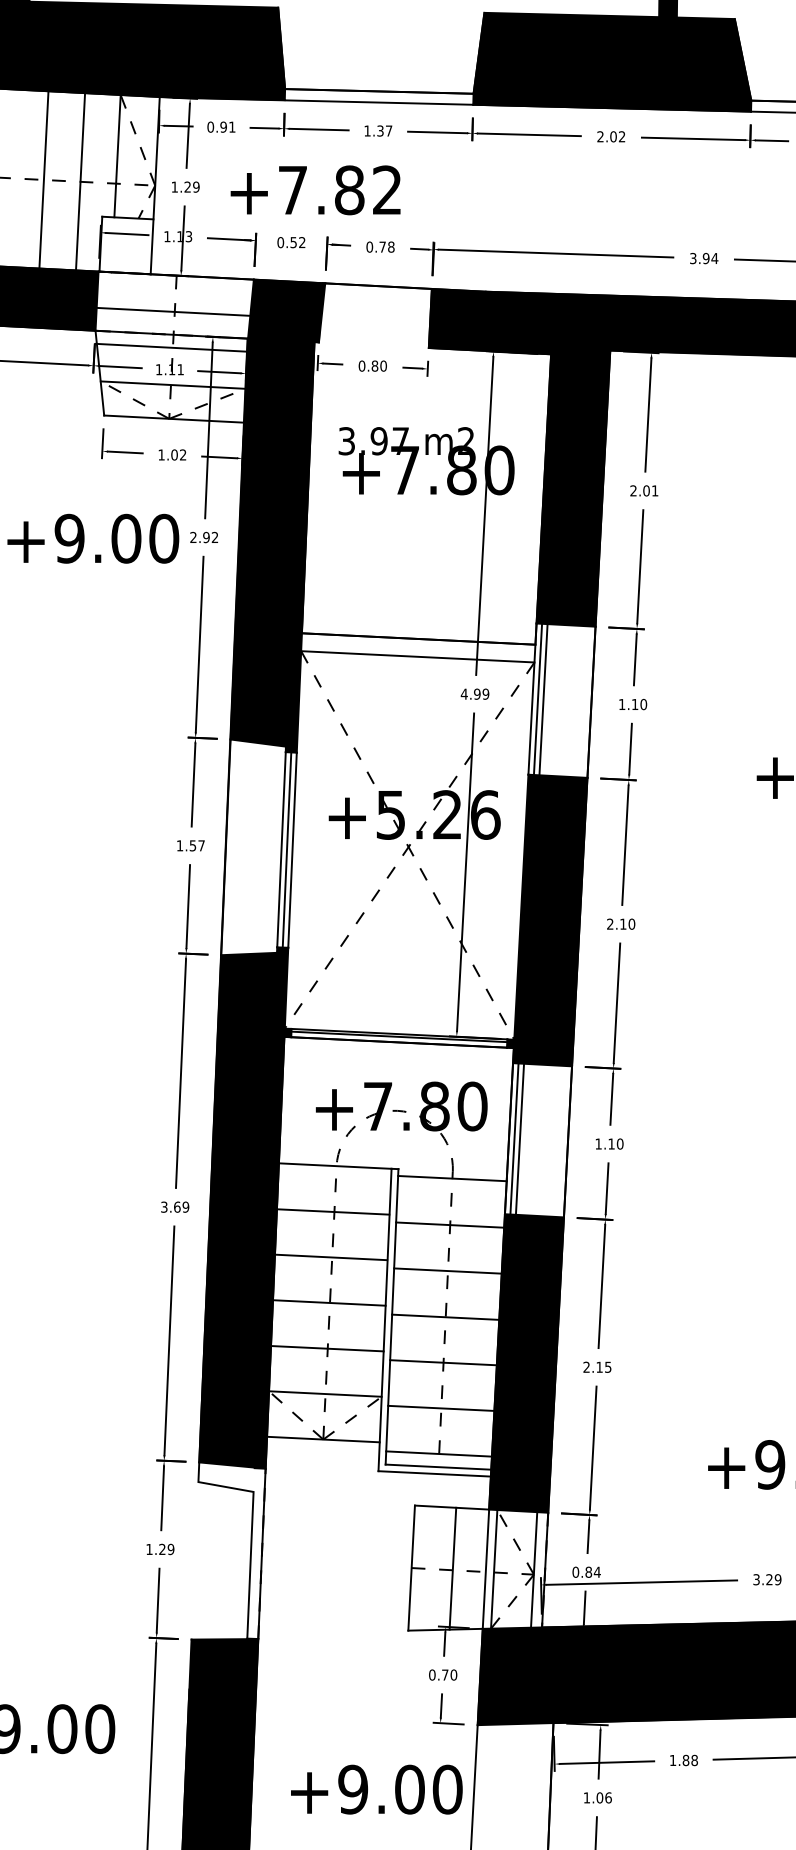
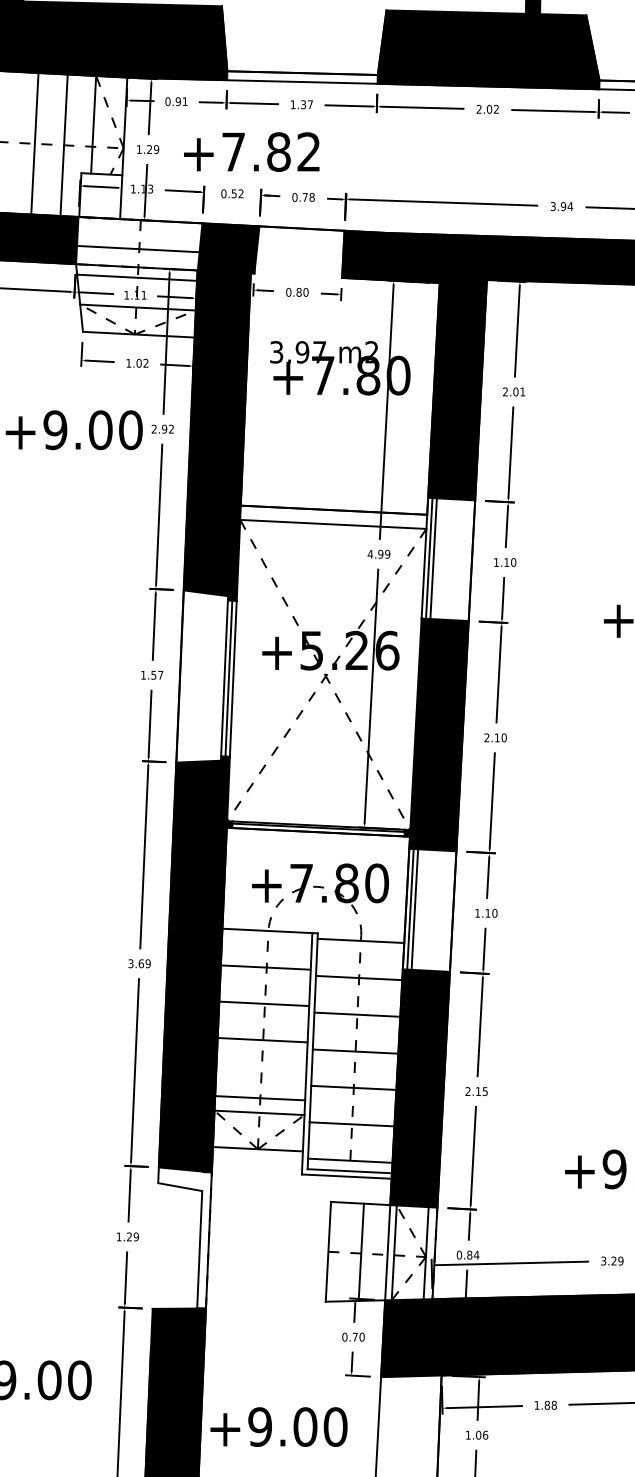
line: (326, 1348) -> (259, 1098), moved
text: (376, 1789) -> (278, 1426), moved

